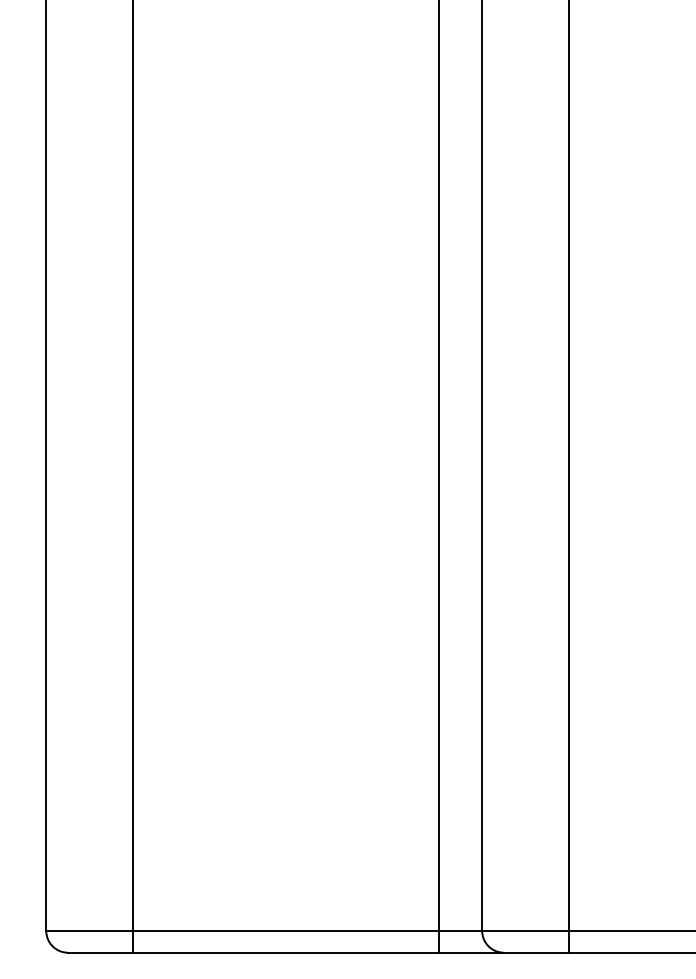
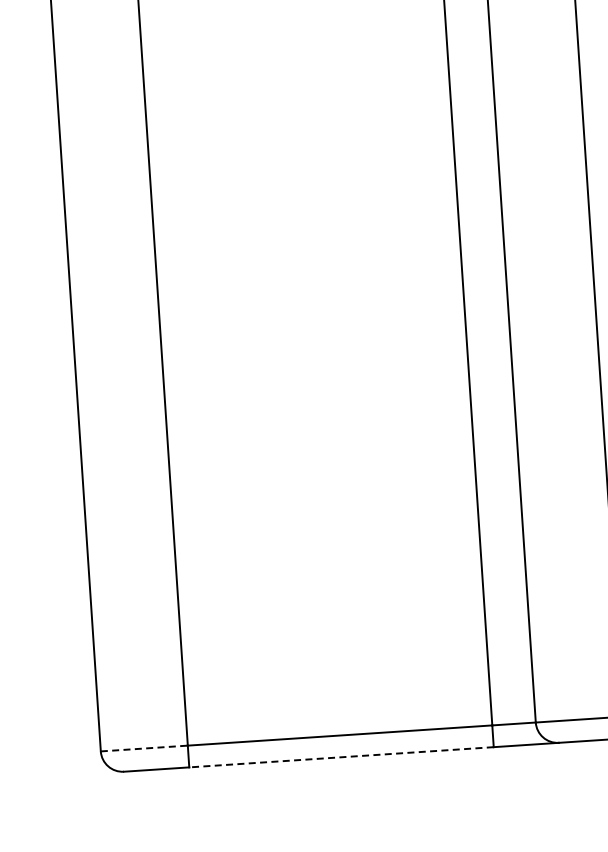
line: (89, 930) -> (143, 748), solid -> dashed
line: (286, 952) -> (341, 757), solid -> dashed

